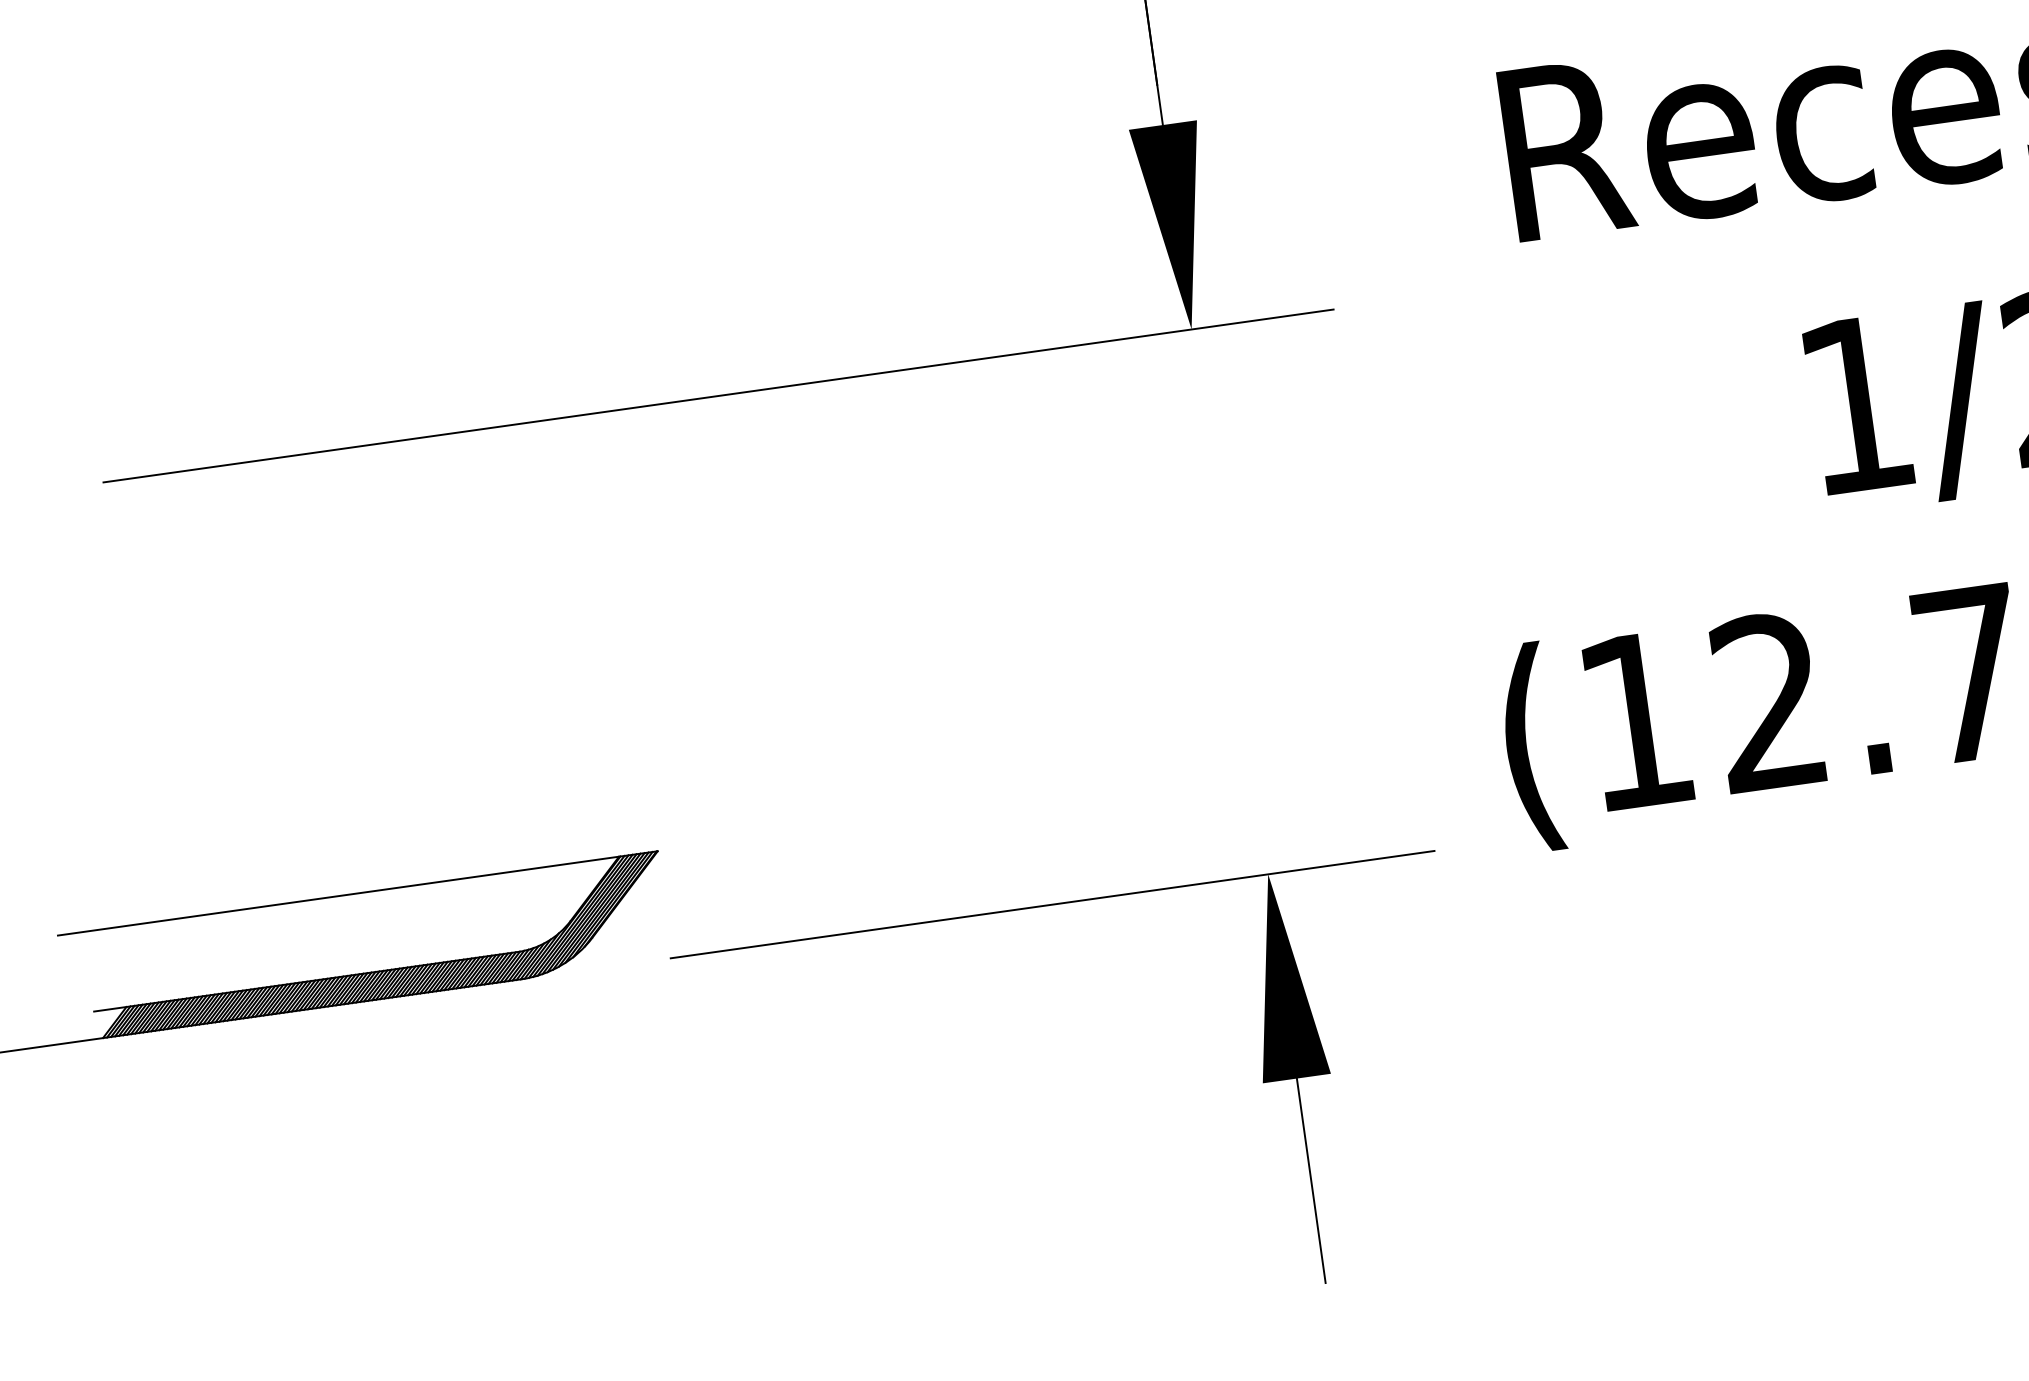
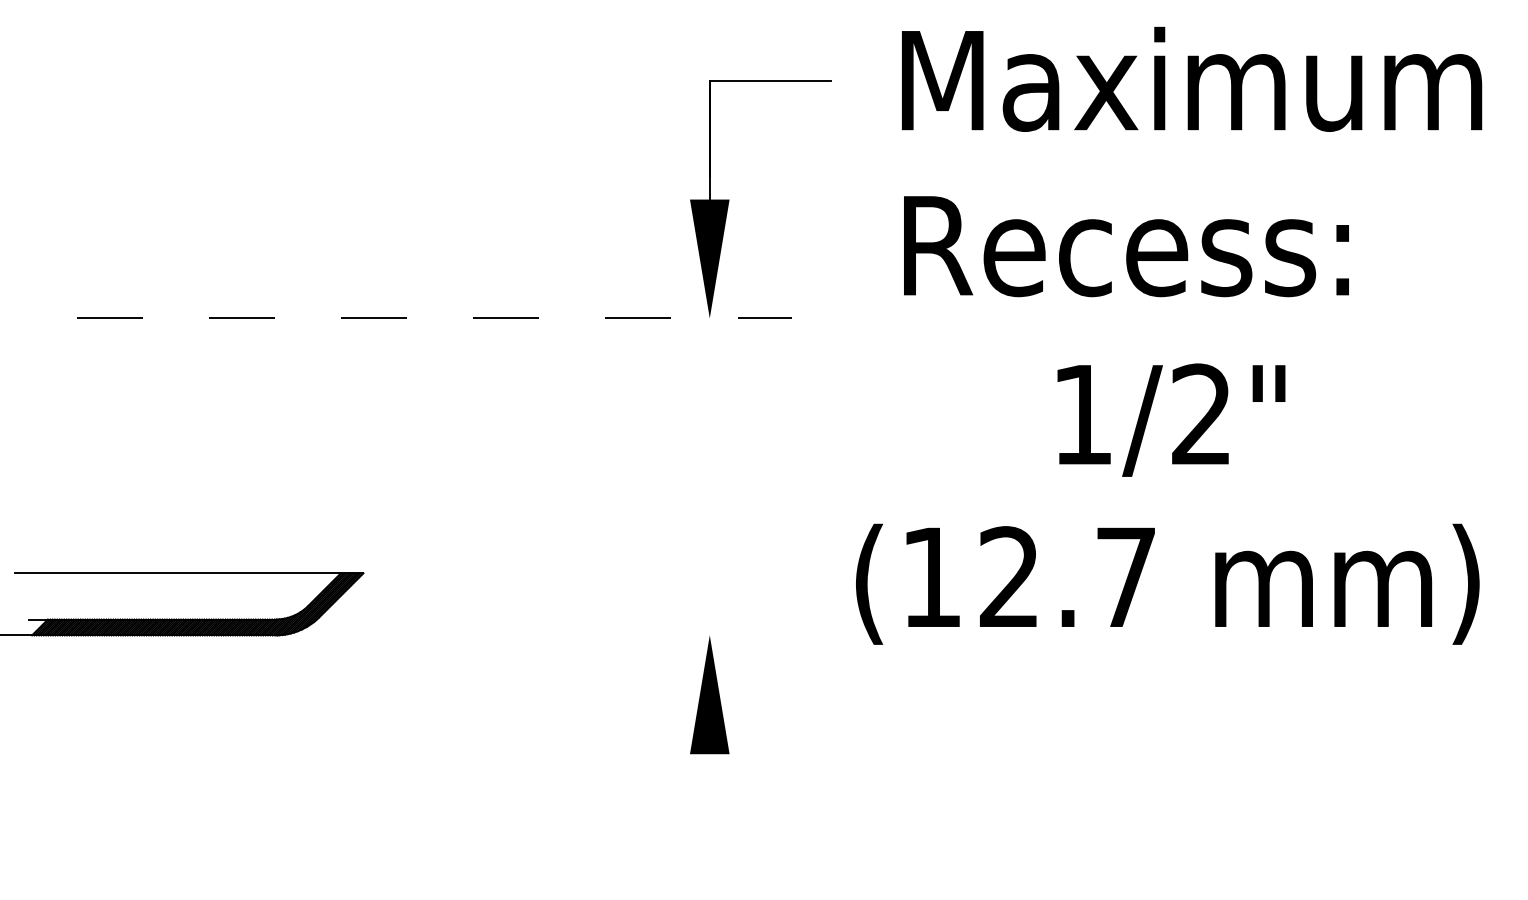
line: (718, 396) -> (434, 318), solid -> dashed
line: (1052, 904) -> (584, 635), removed
line: (1310, 1180) -> (709, 813), removed

